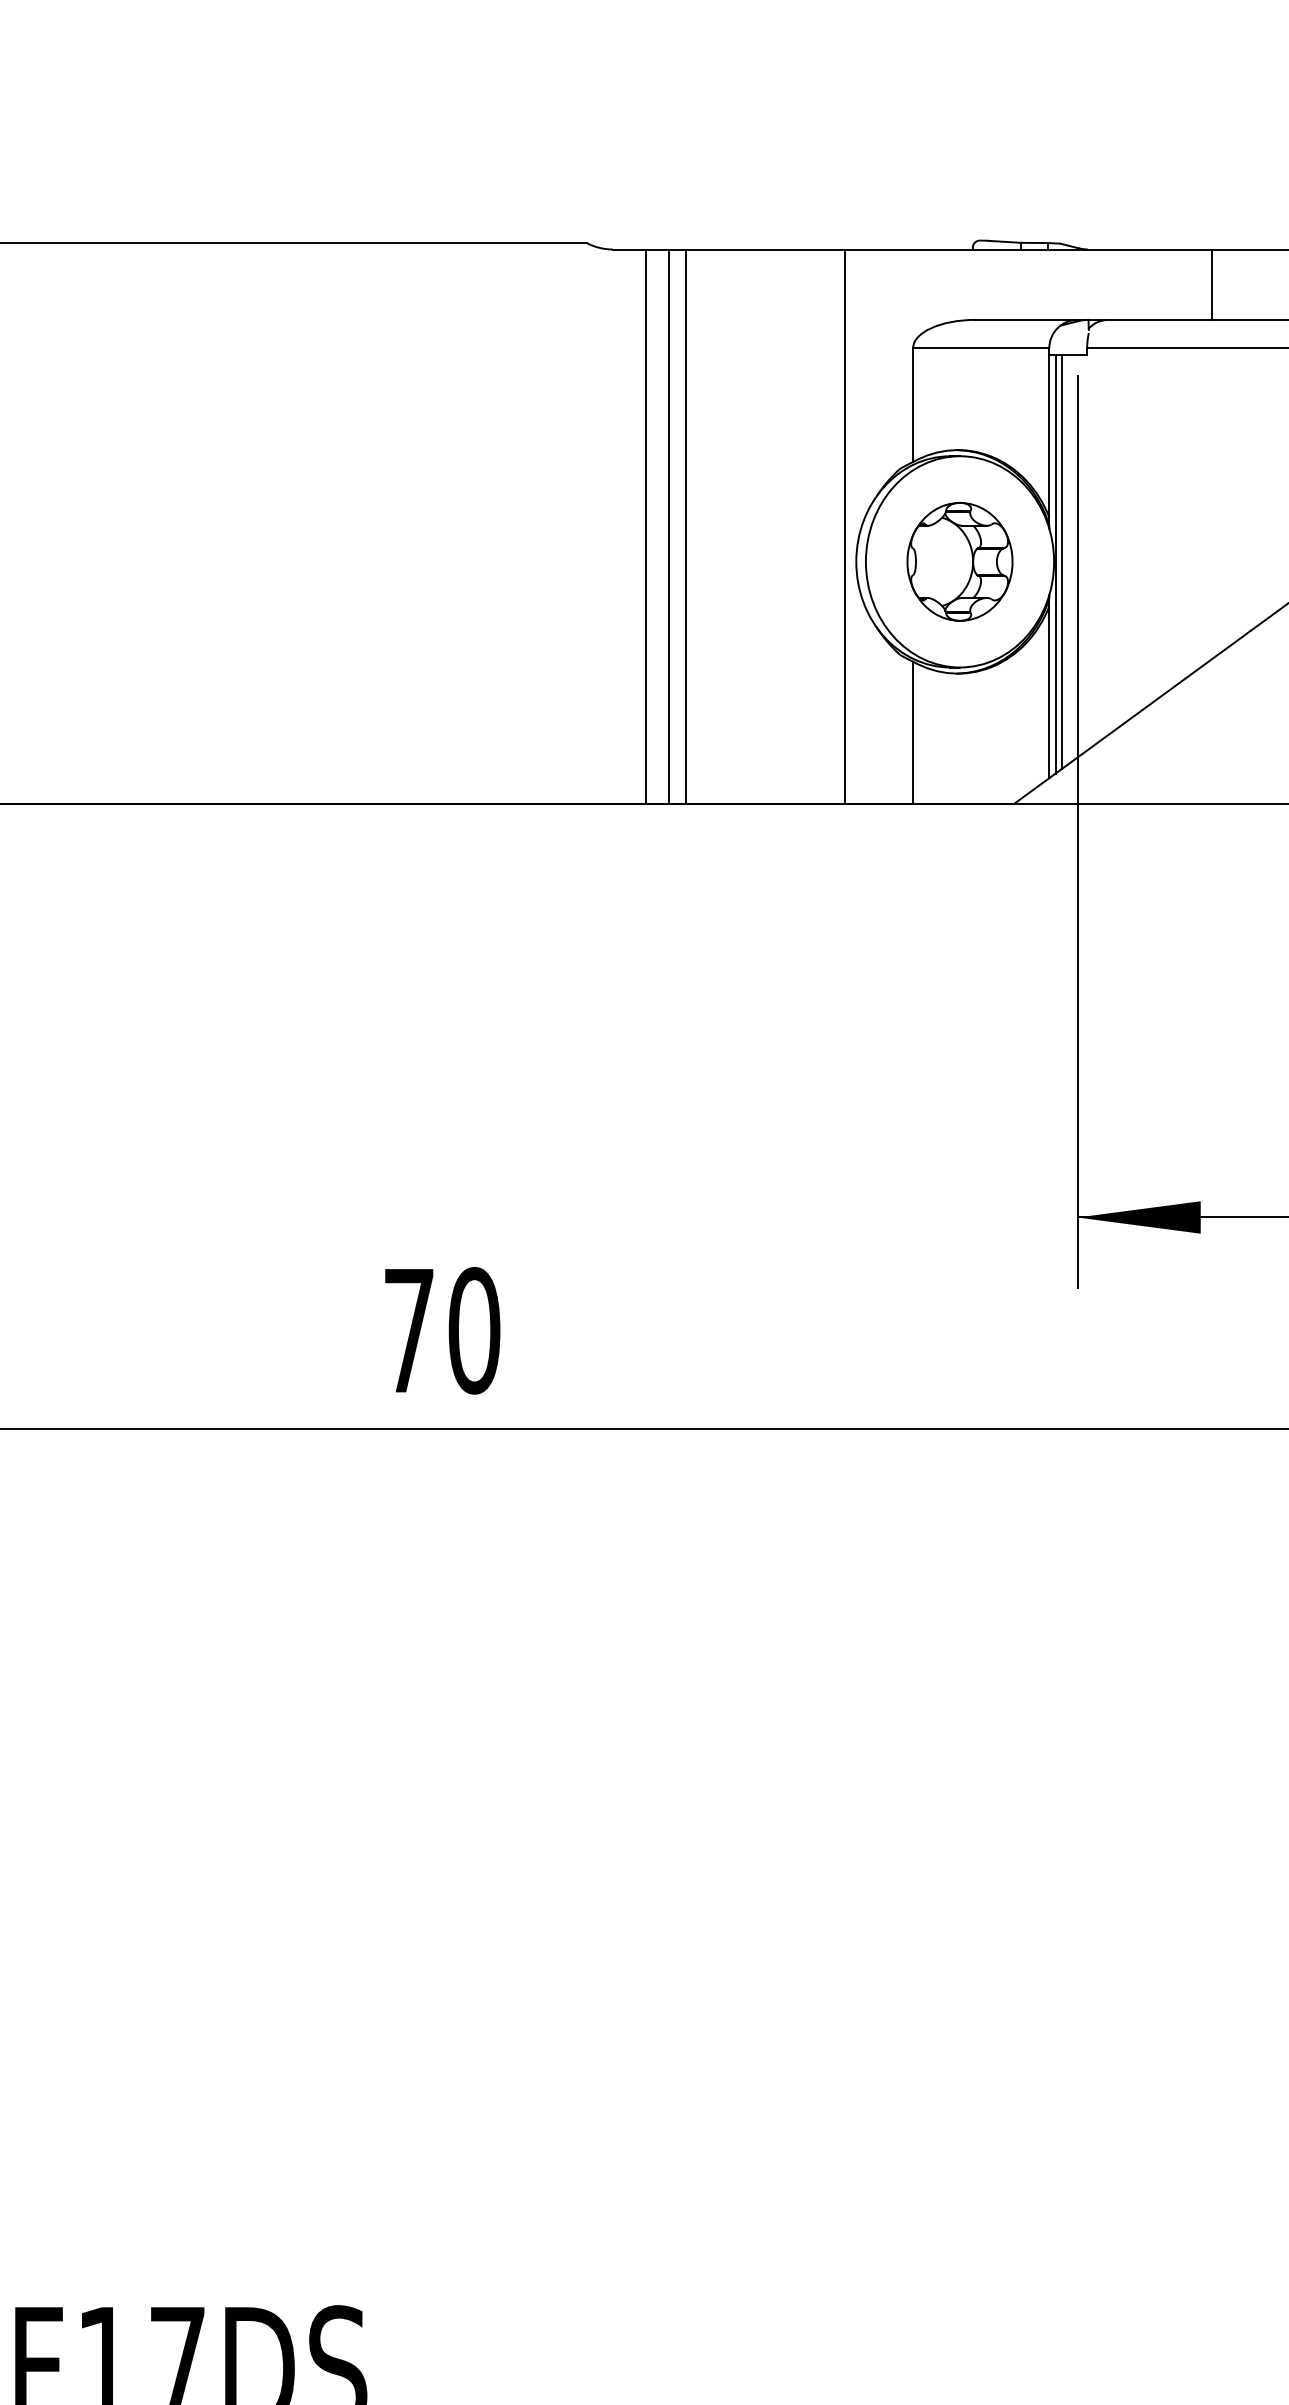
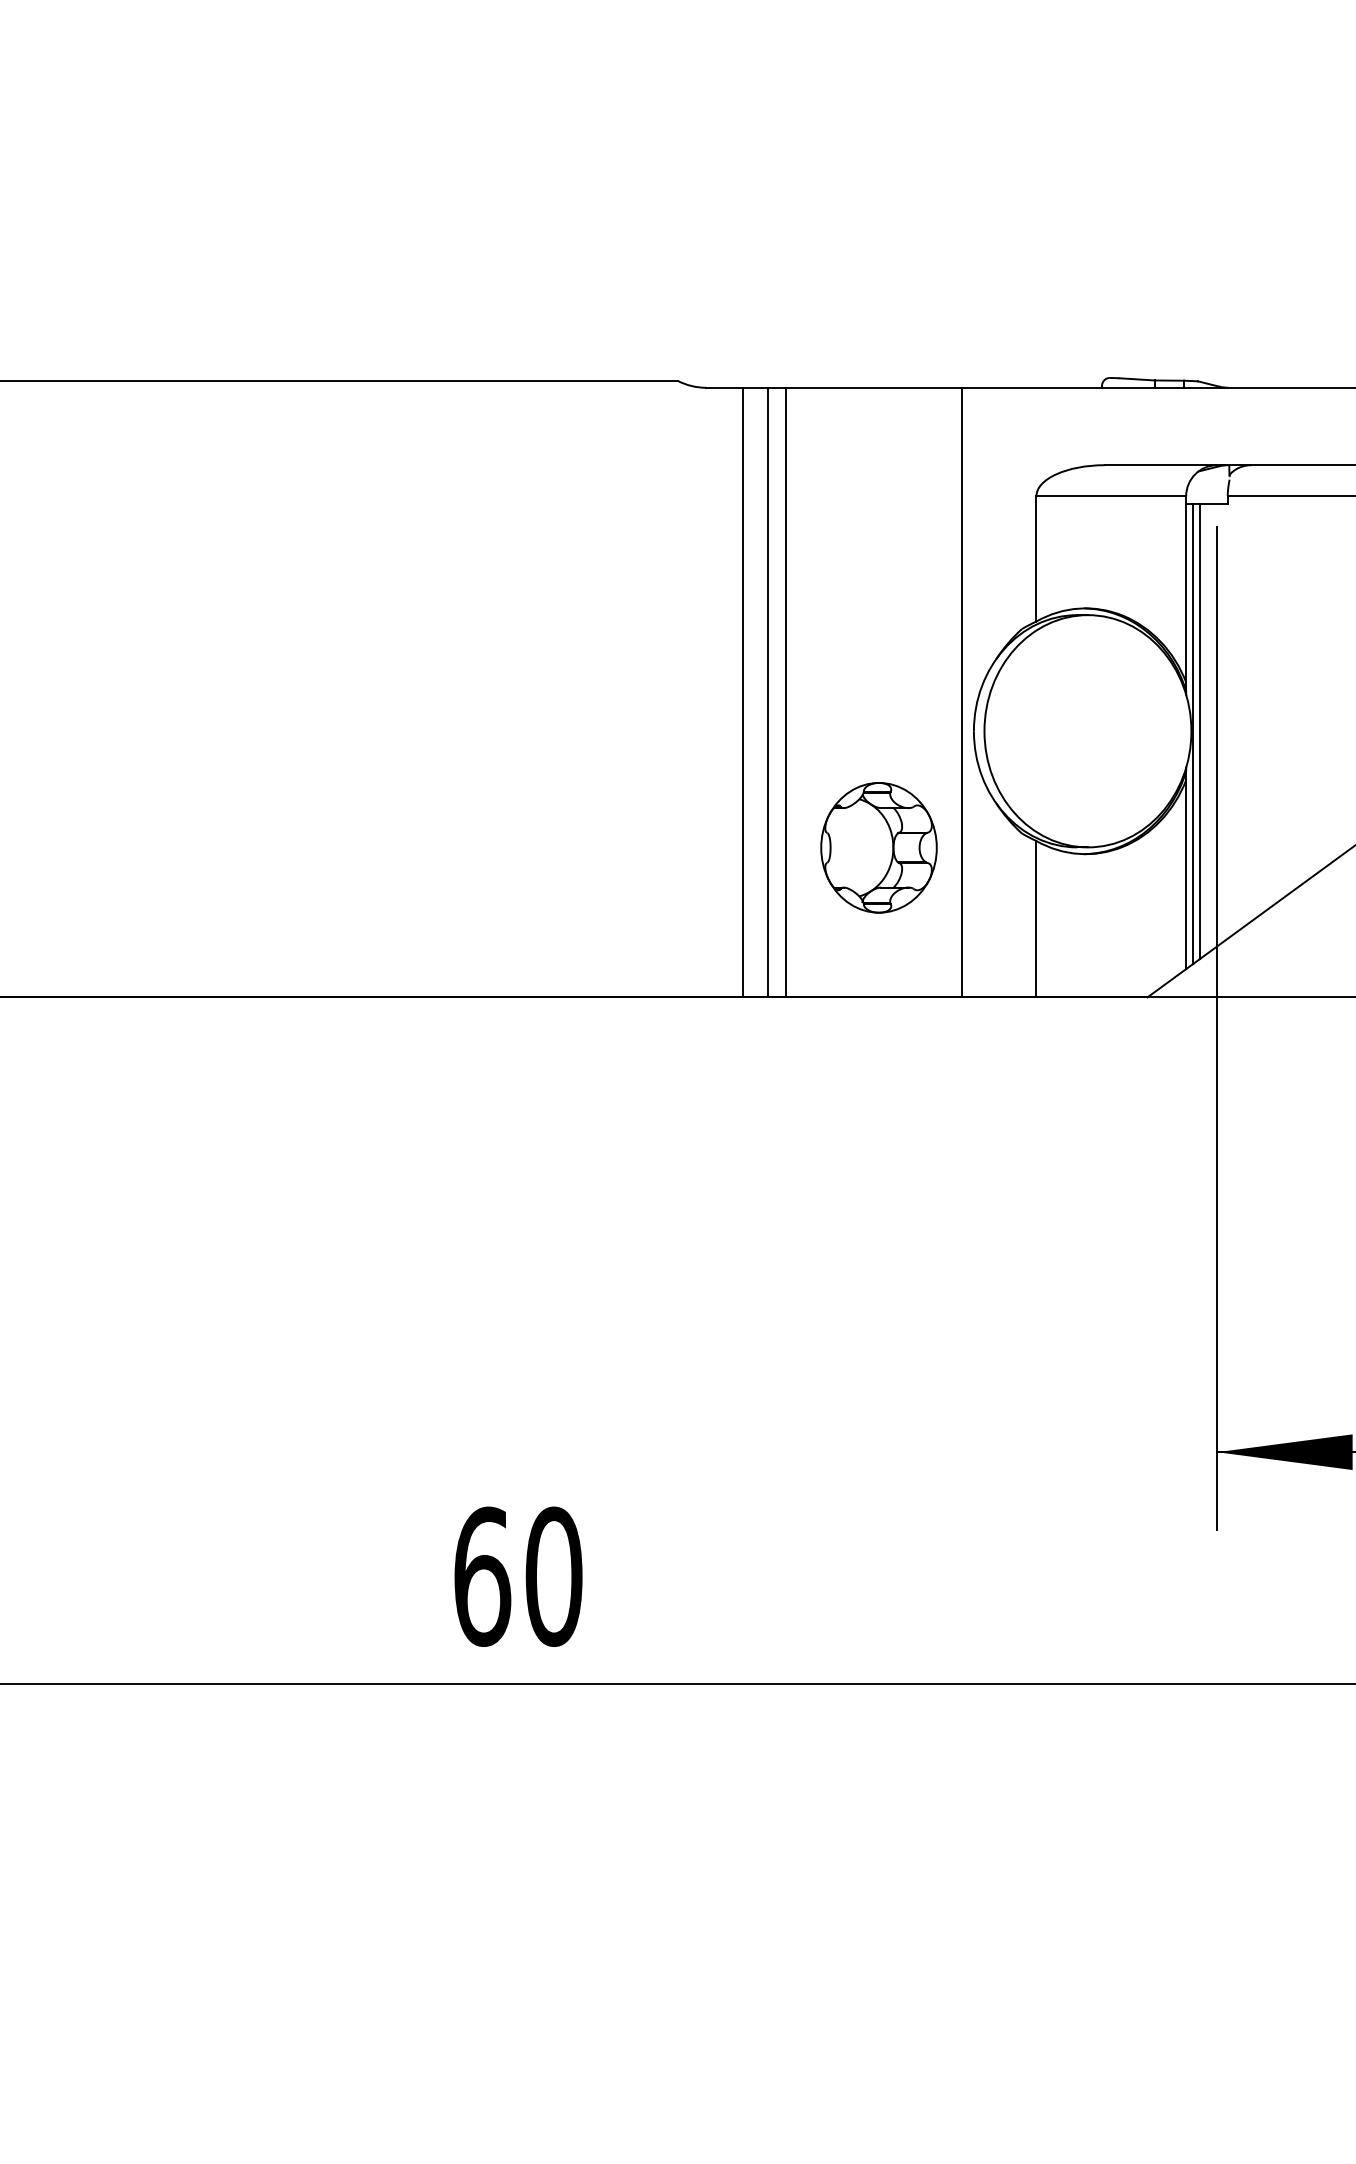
part: (959, 561) -> (878, 847), moved
text: (409, 1330) -> (482, 1576), 70 -> 60

